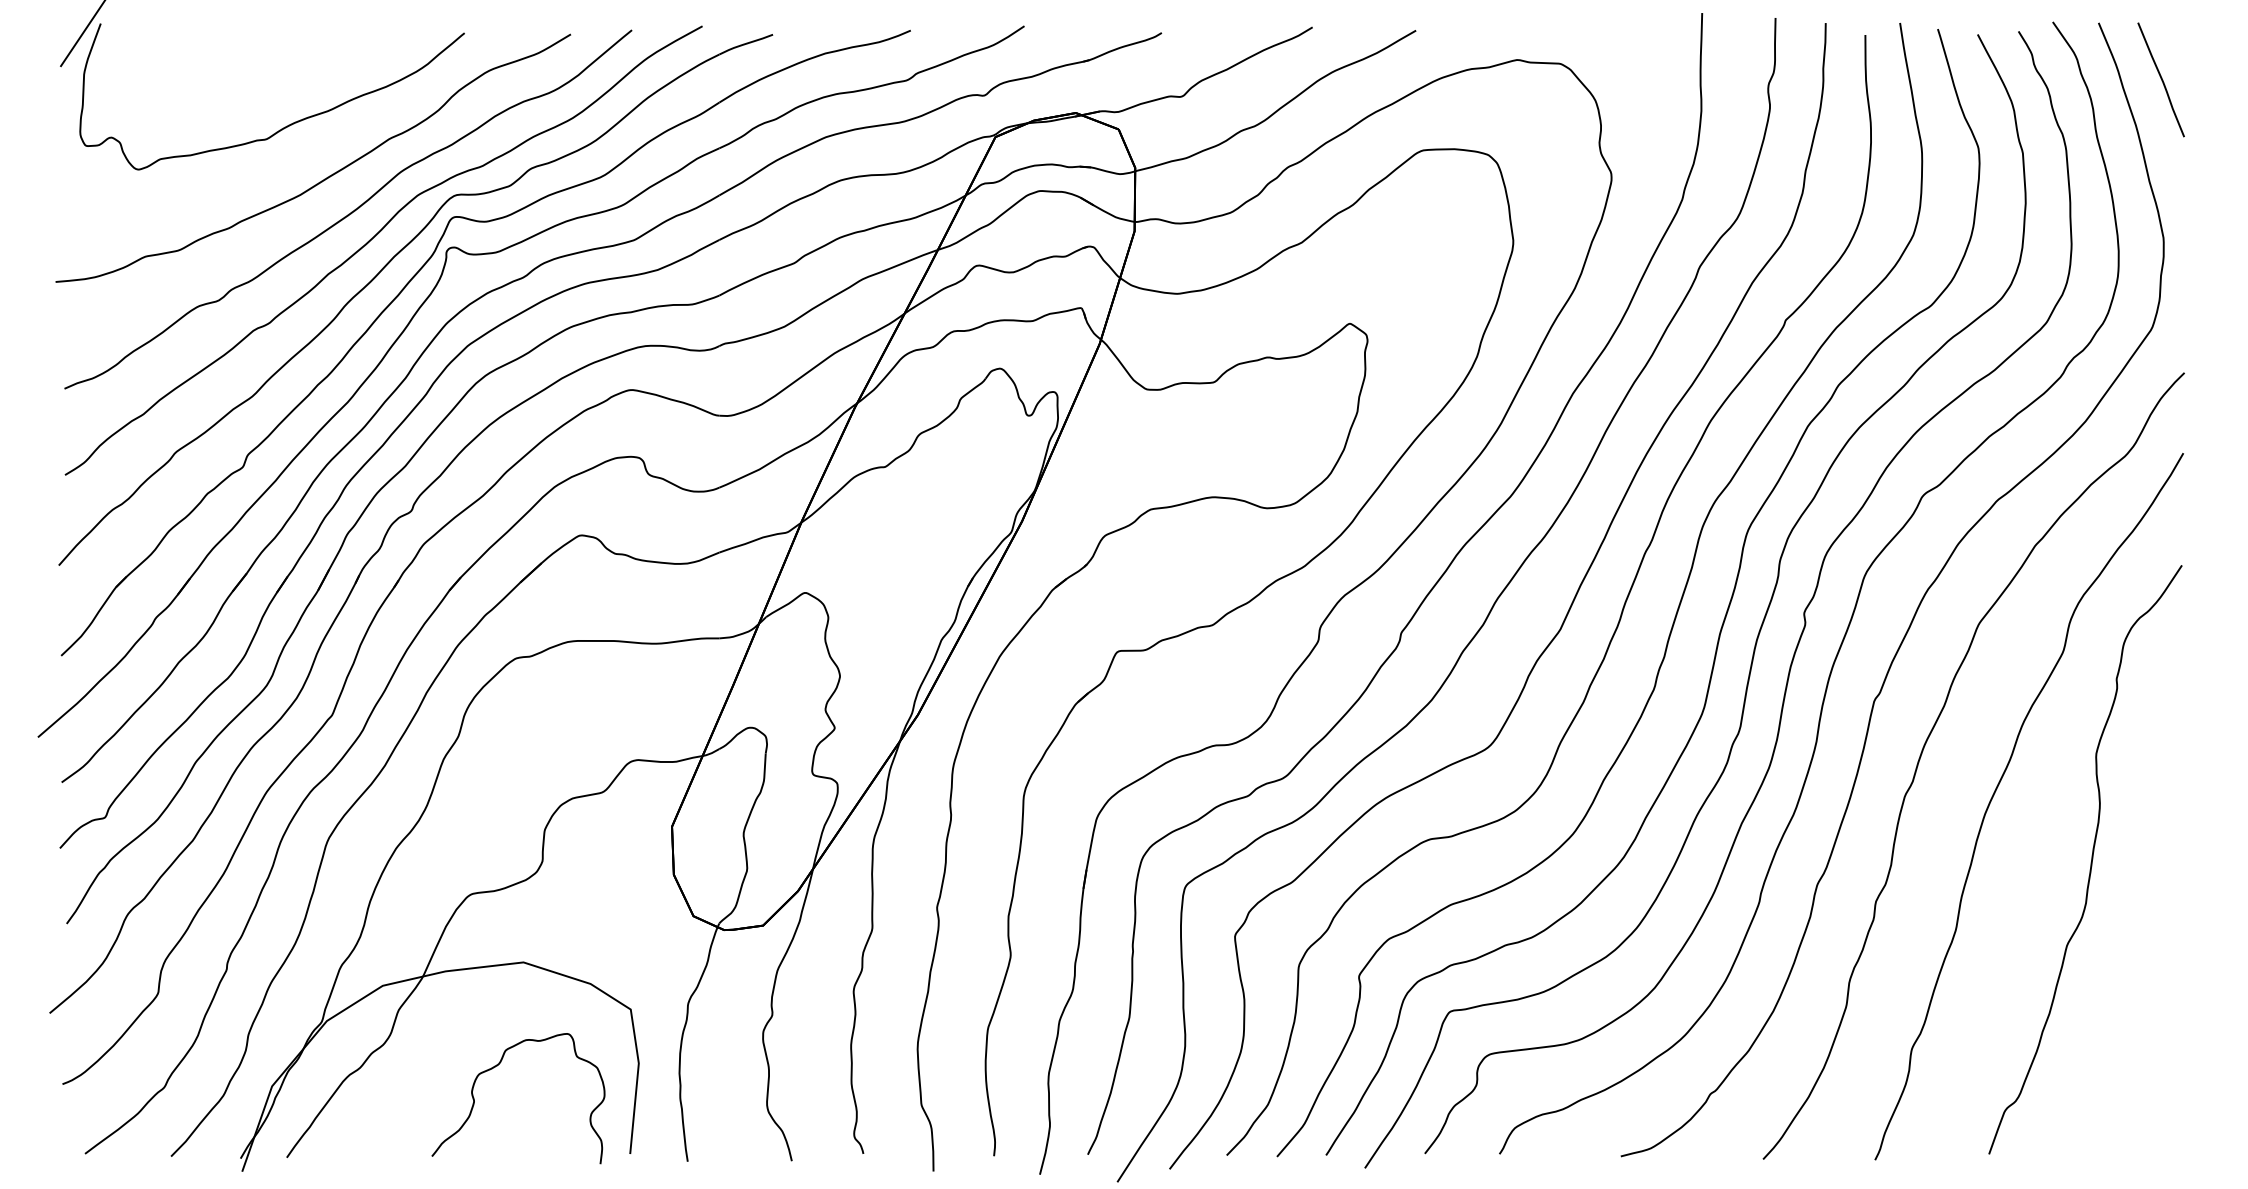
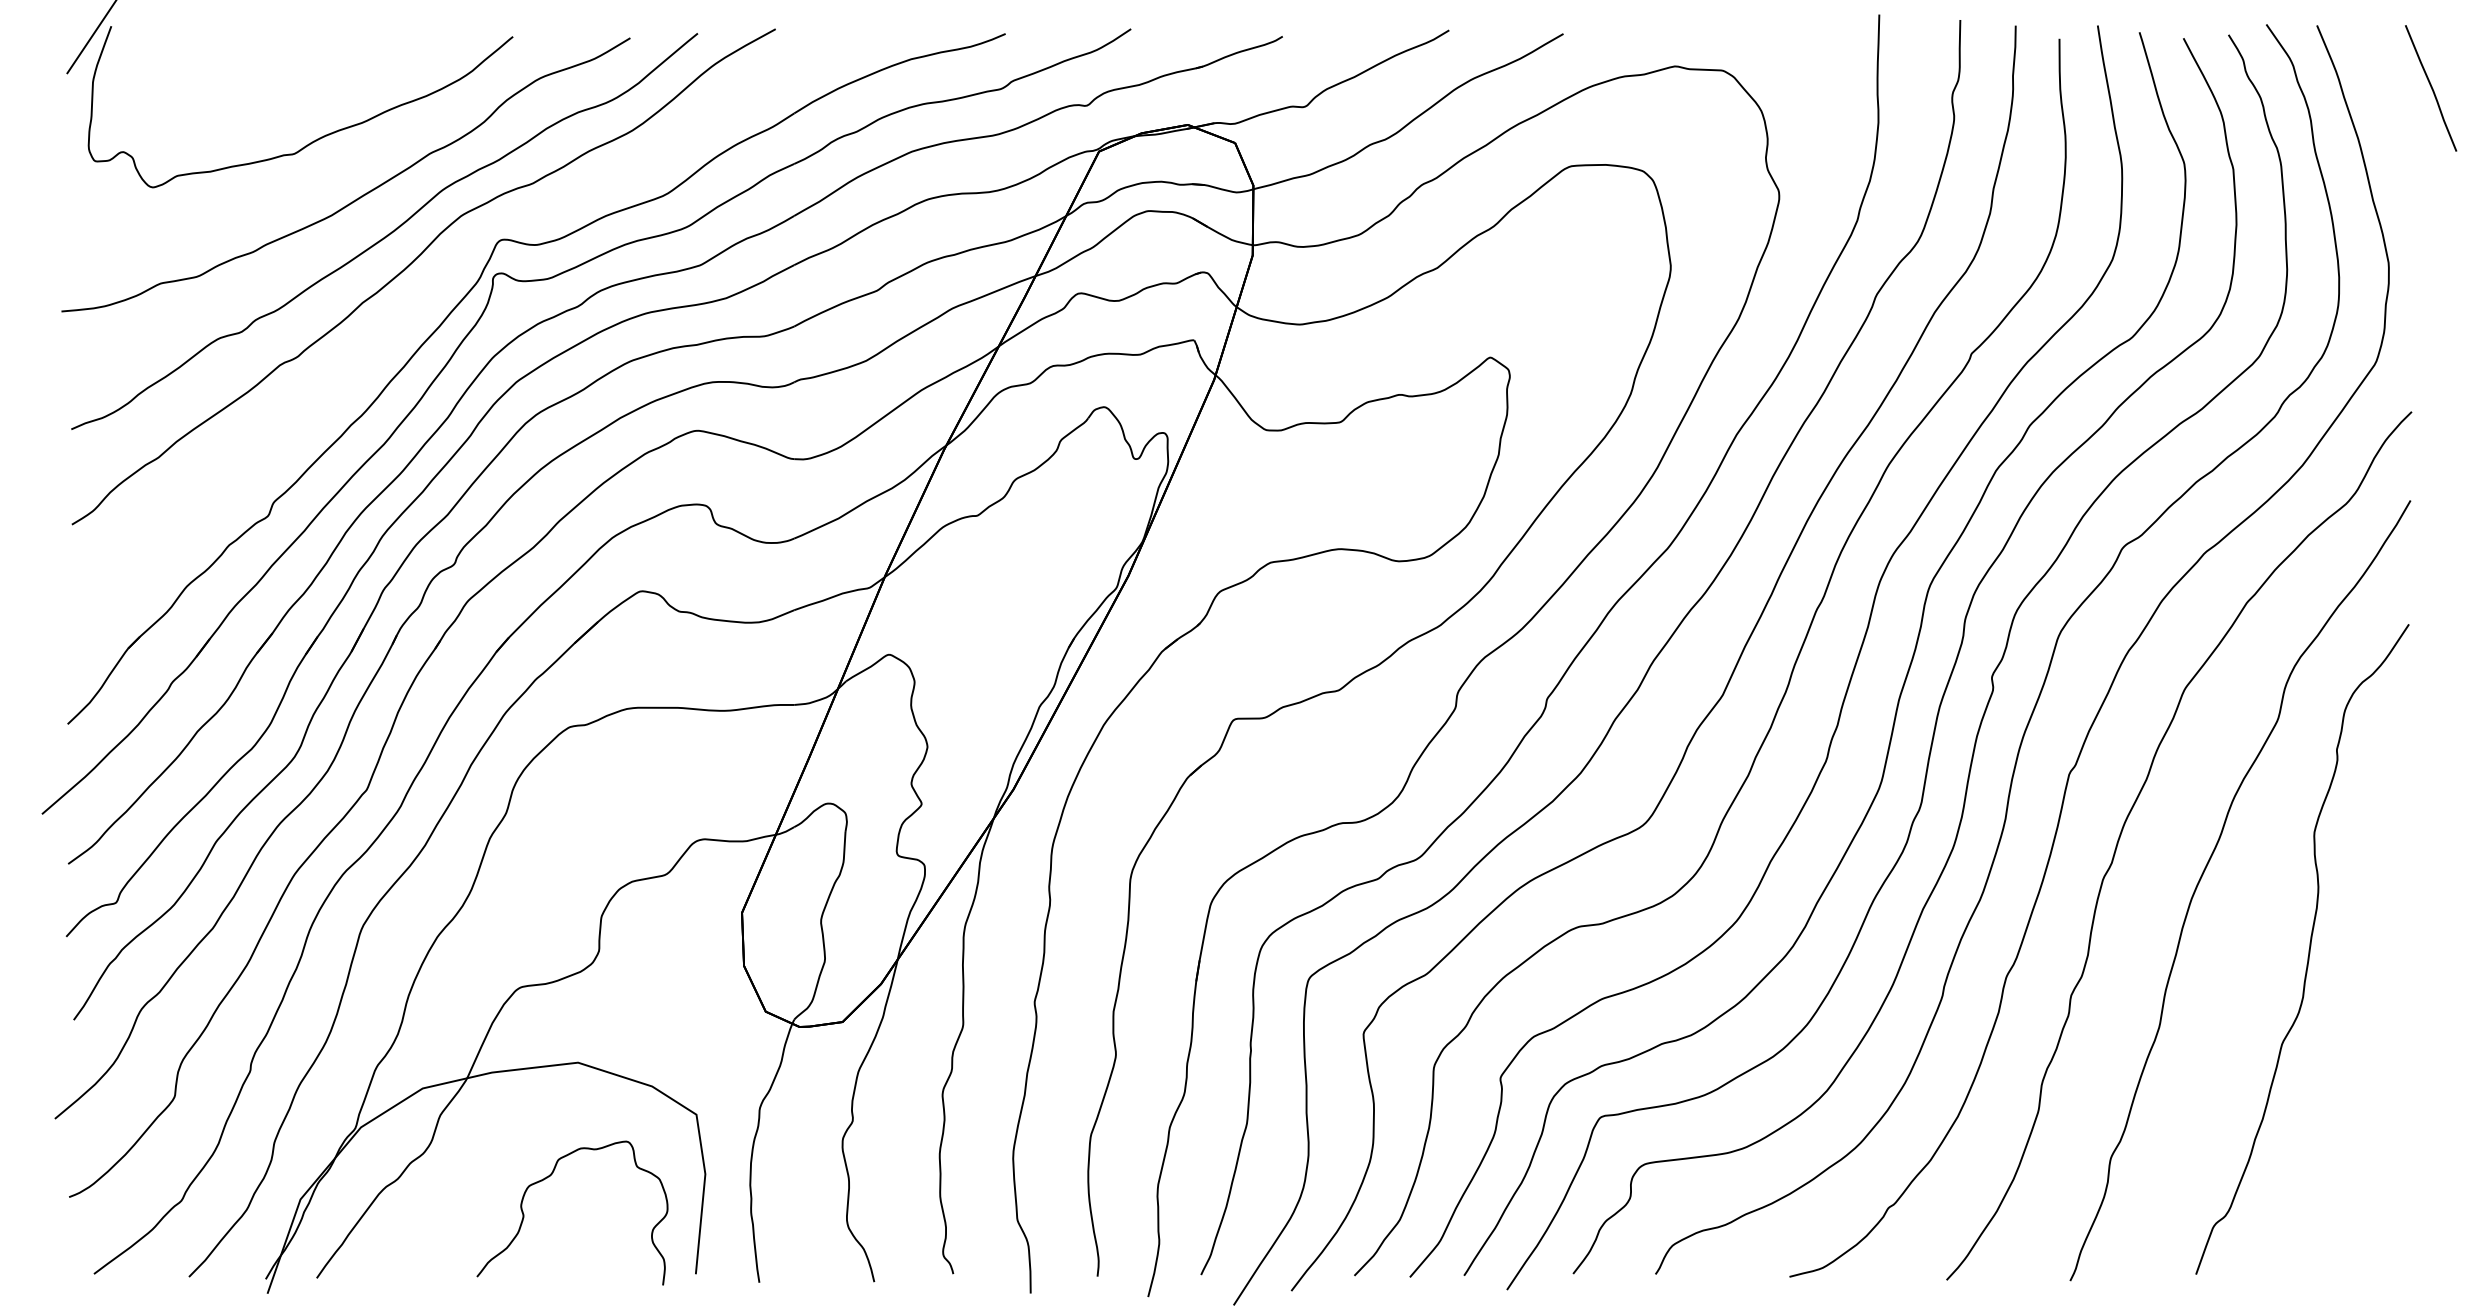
curve: (2161, 80) -> (2431, 88), moved
part: (379, 273) -> (419, 302), removed

